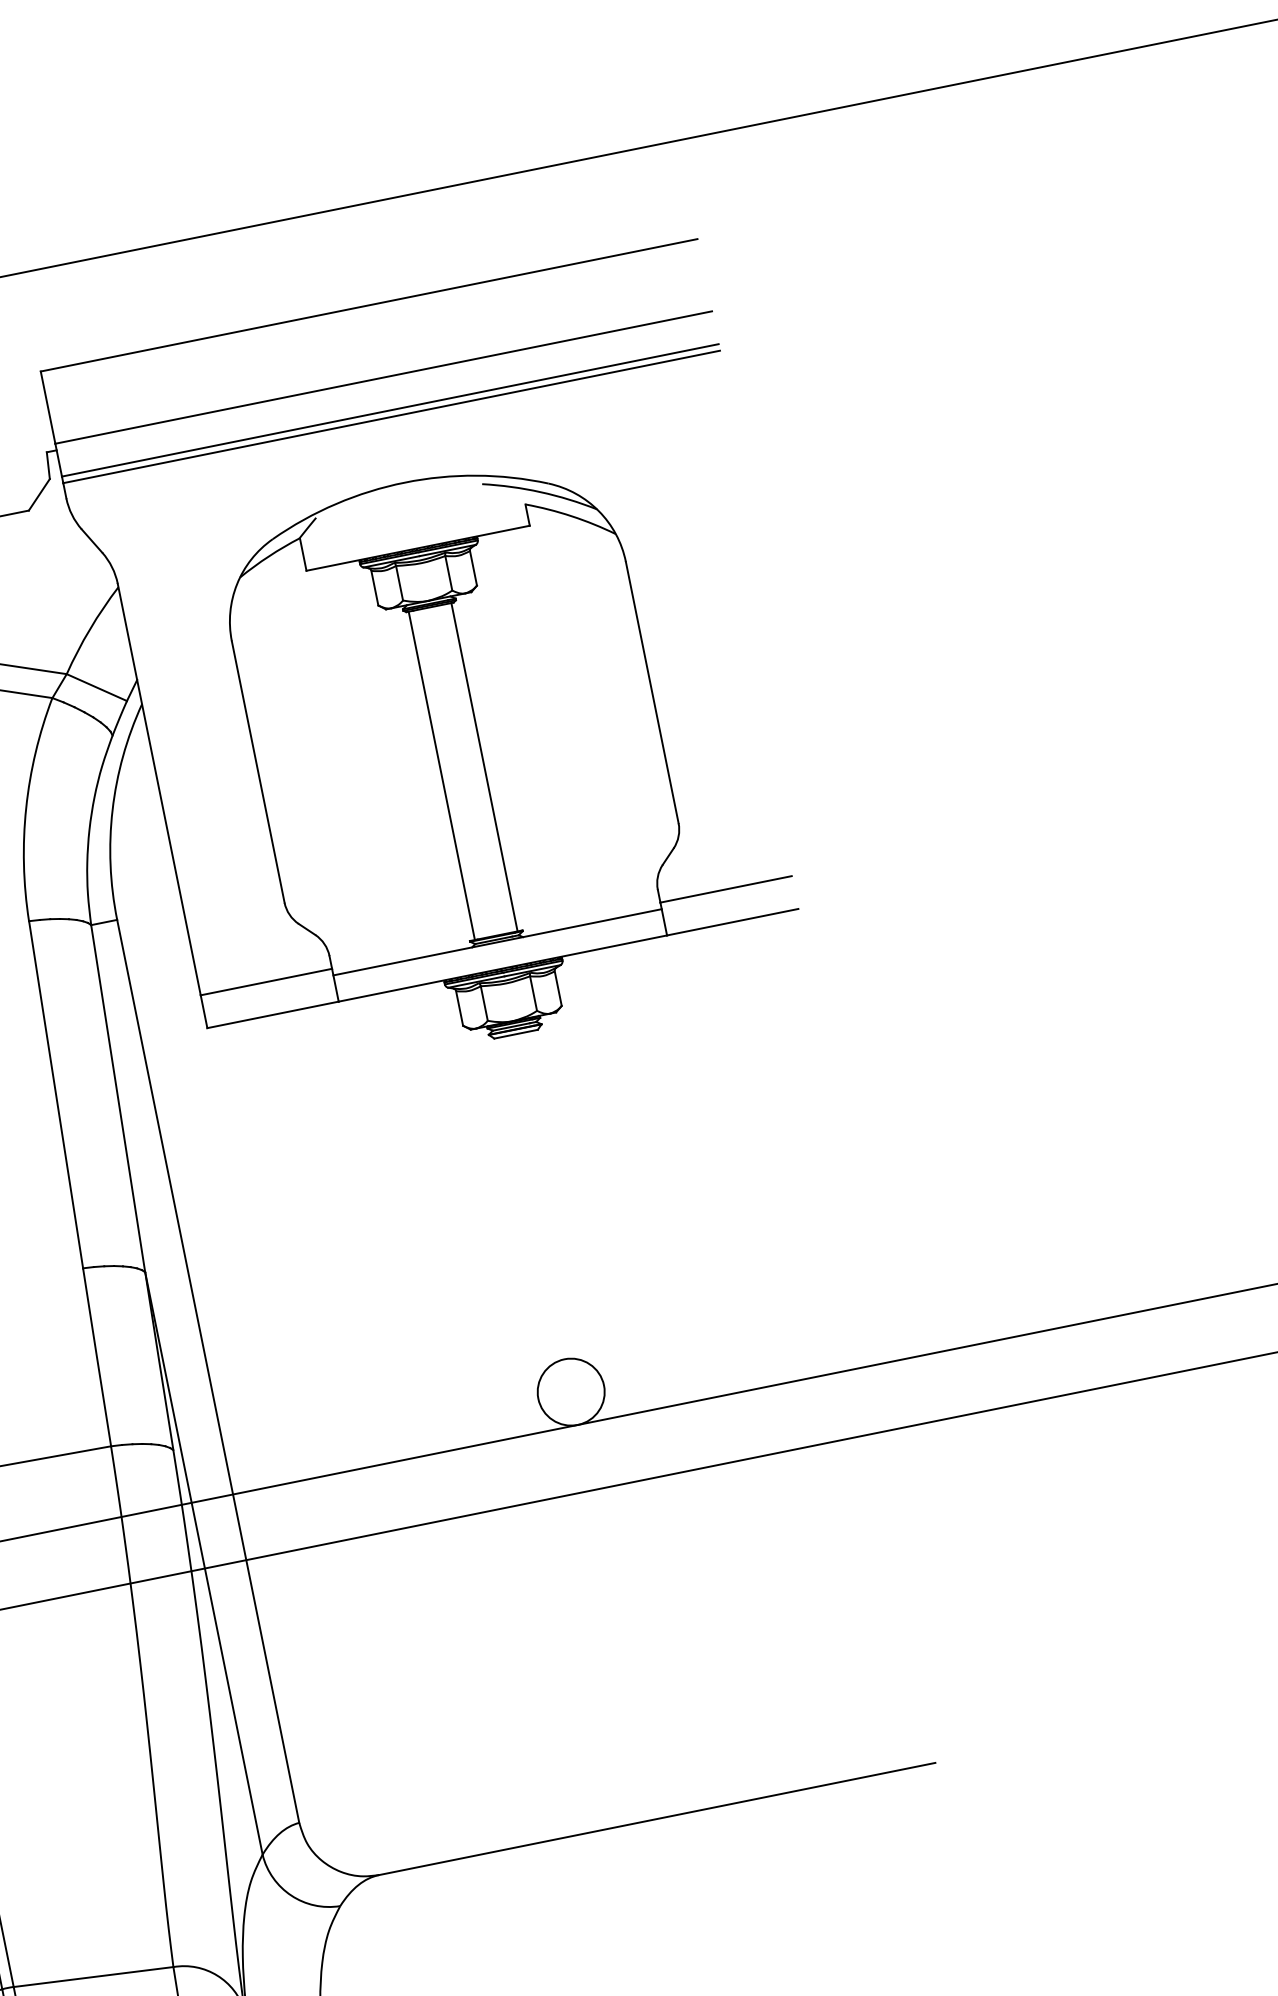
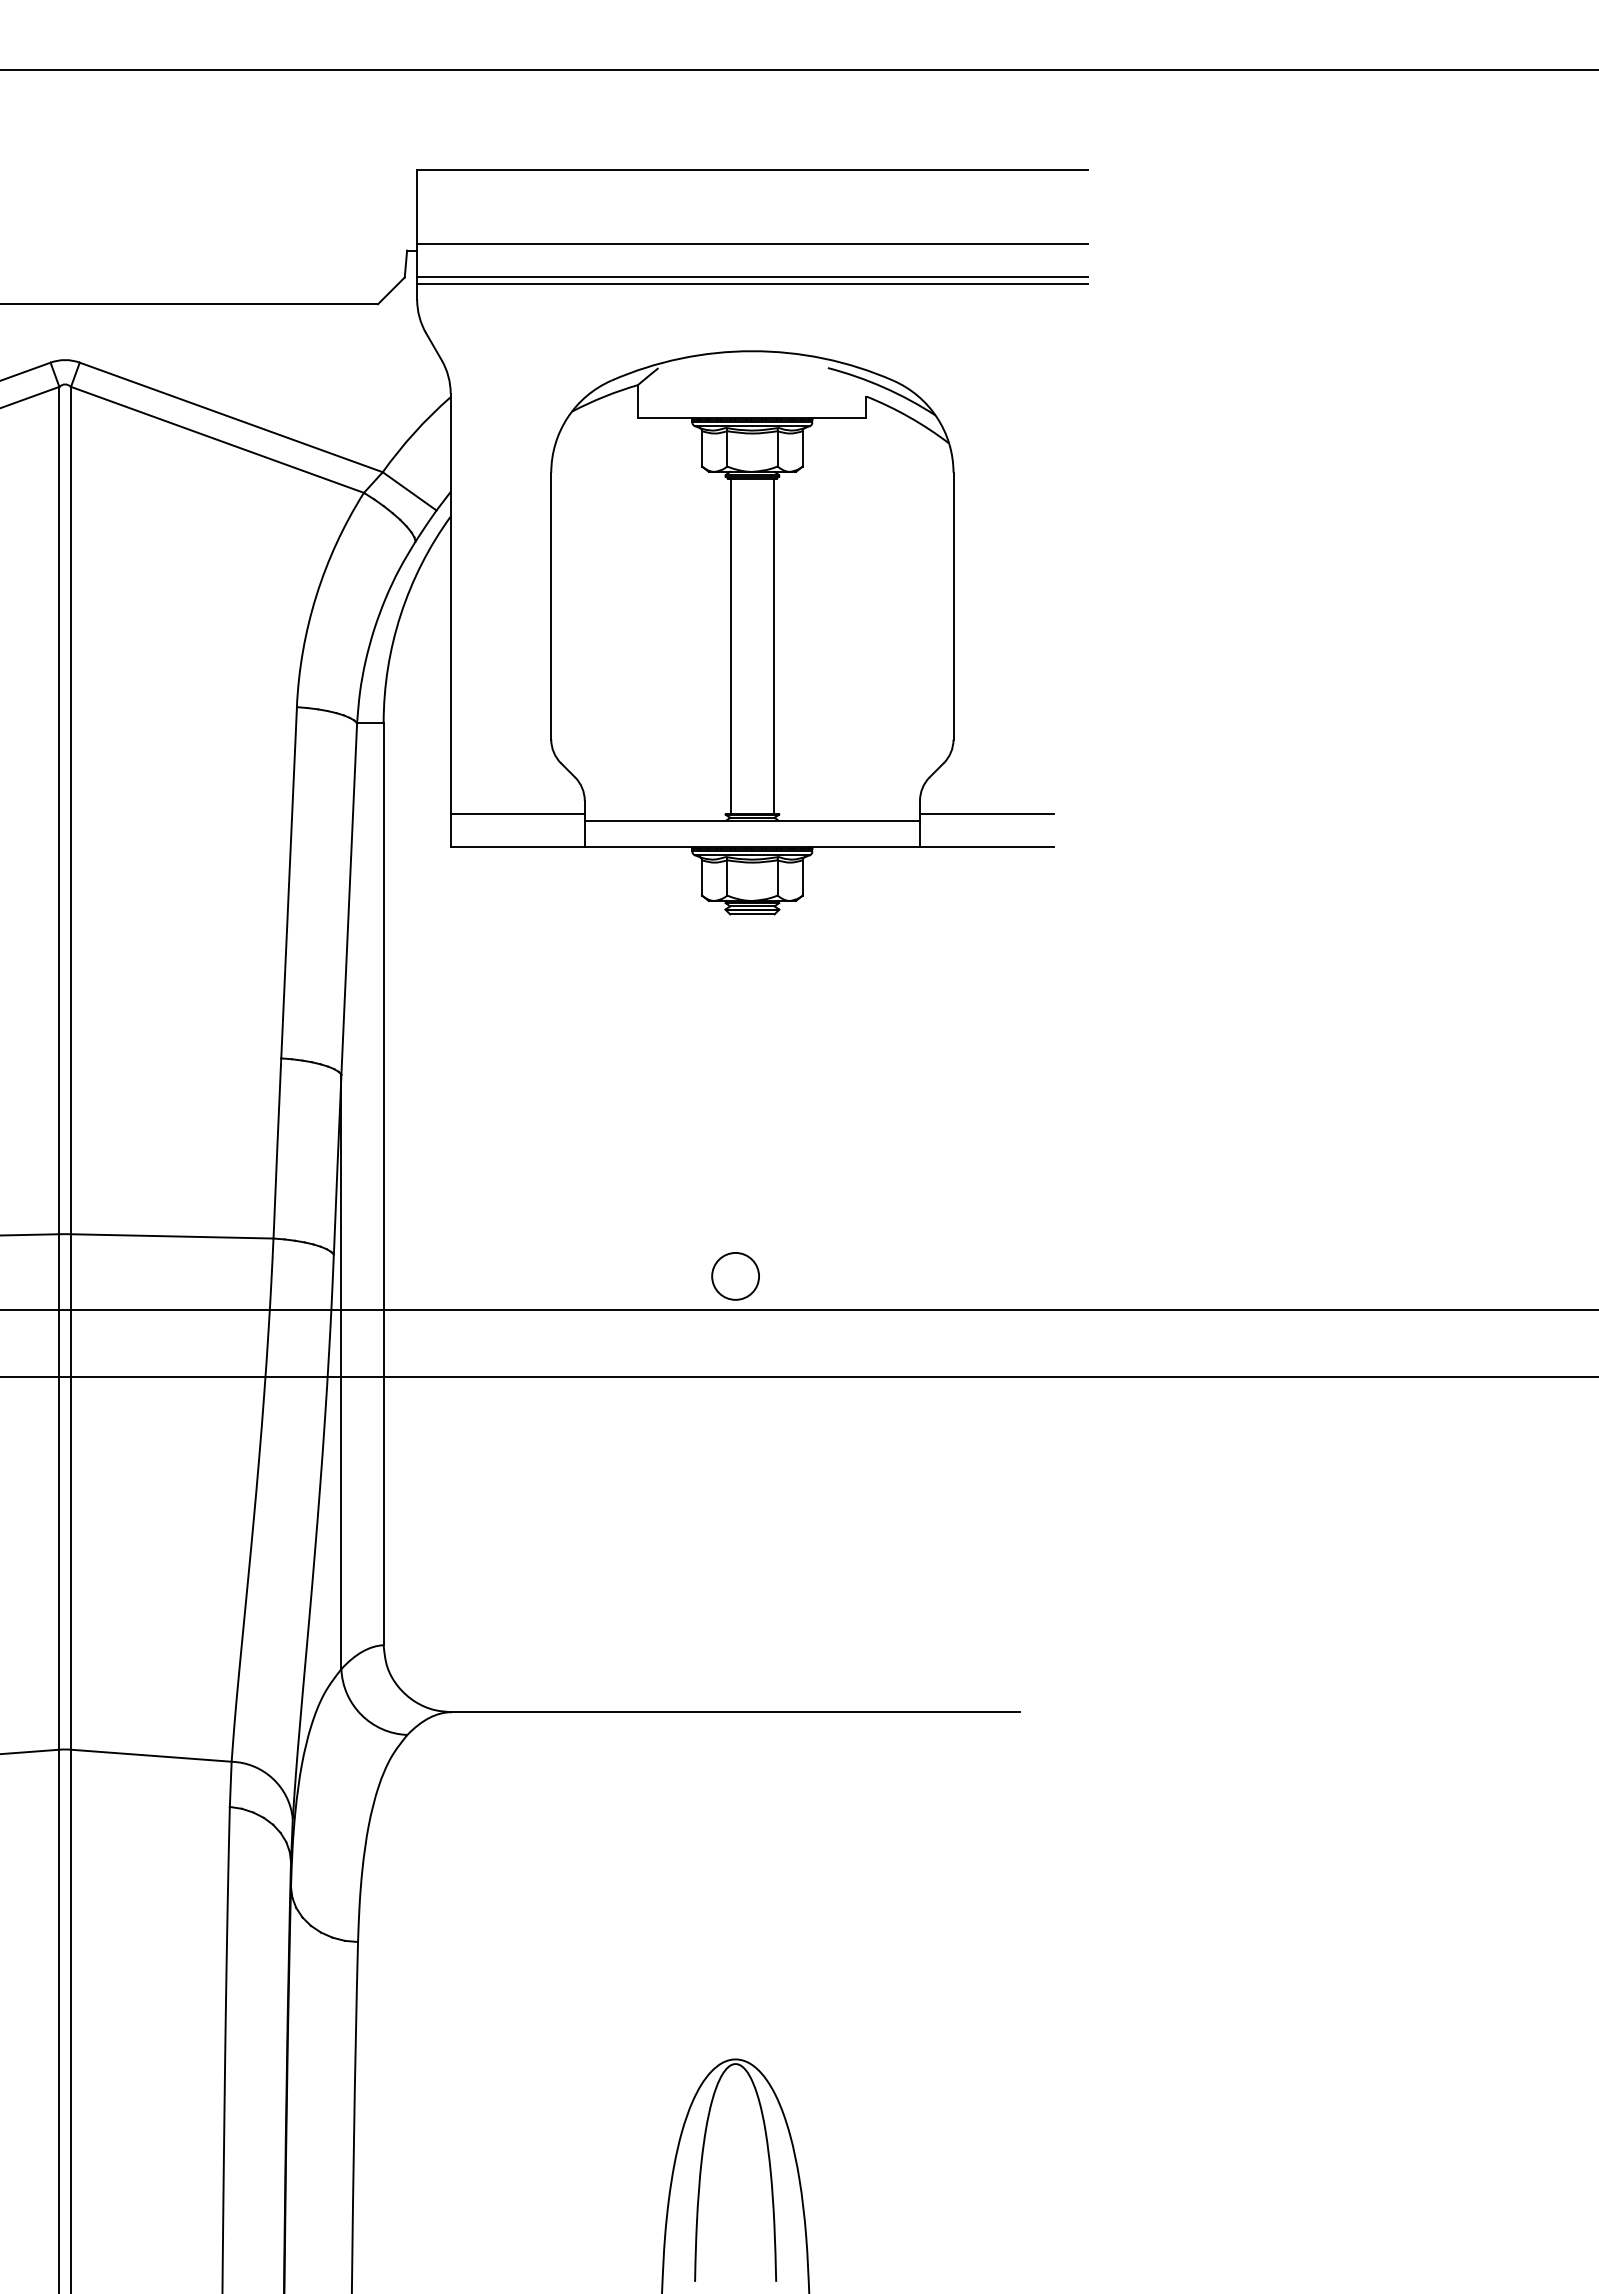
circle: (570, 1391) -> (735, 1275), size x0.7

